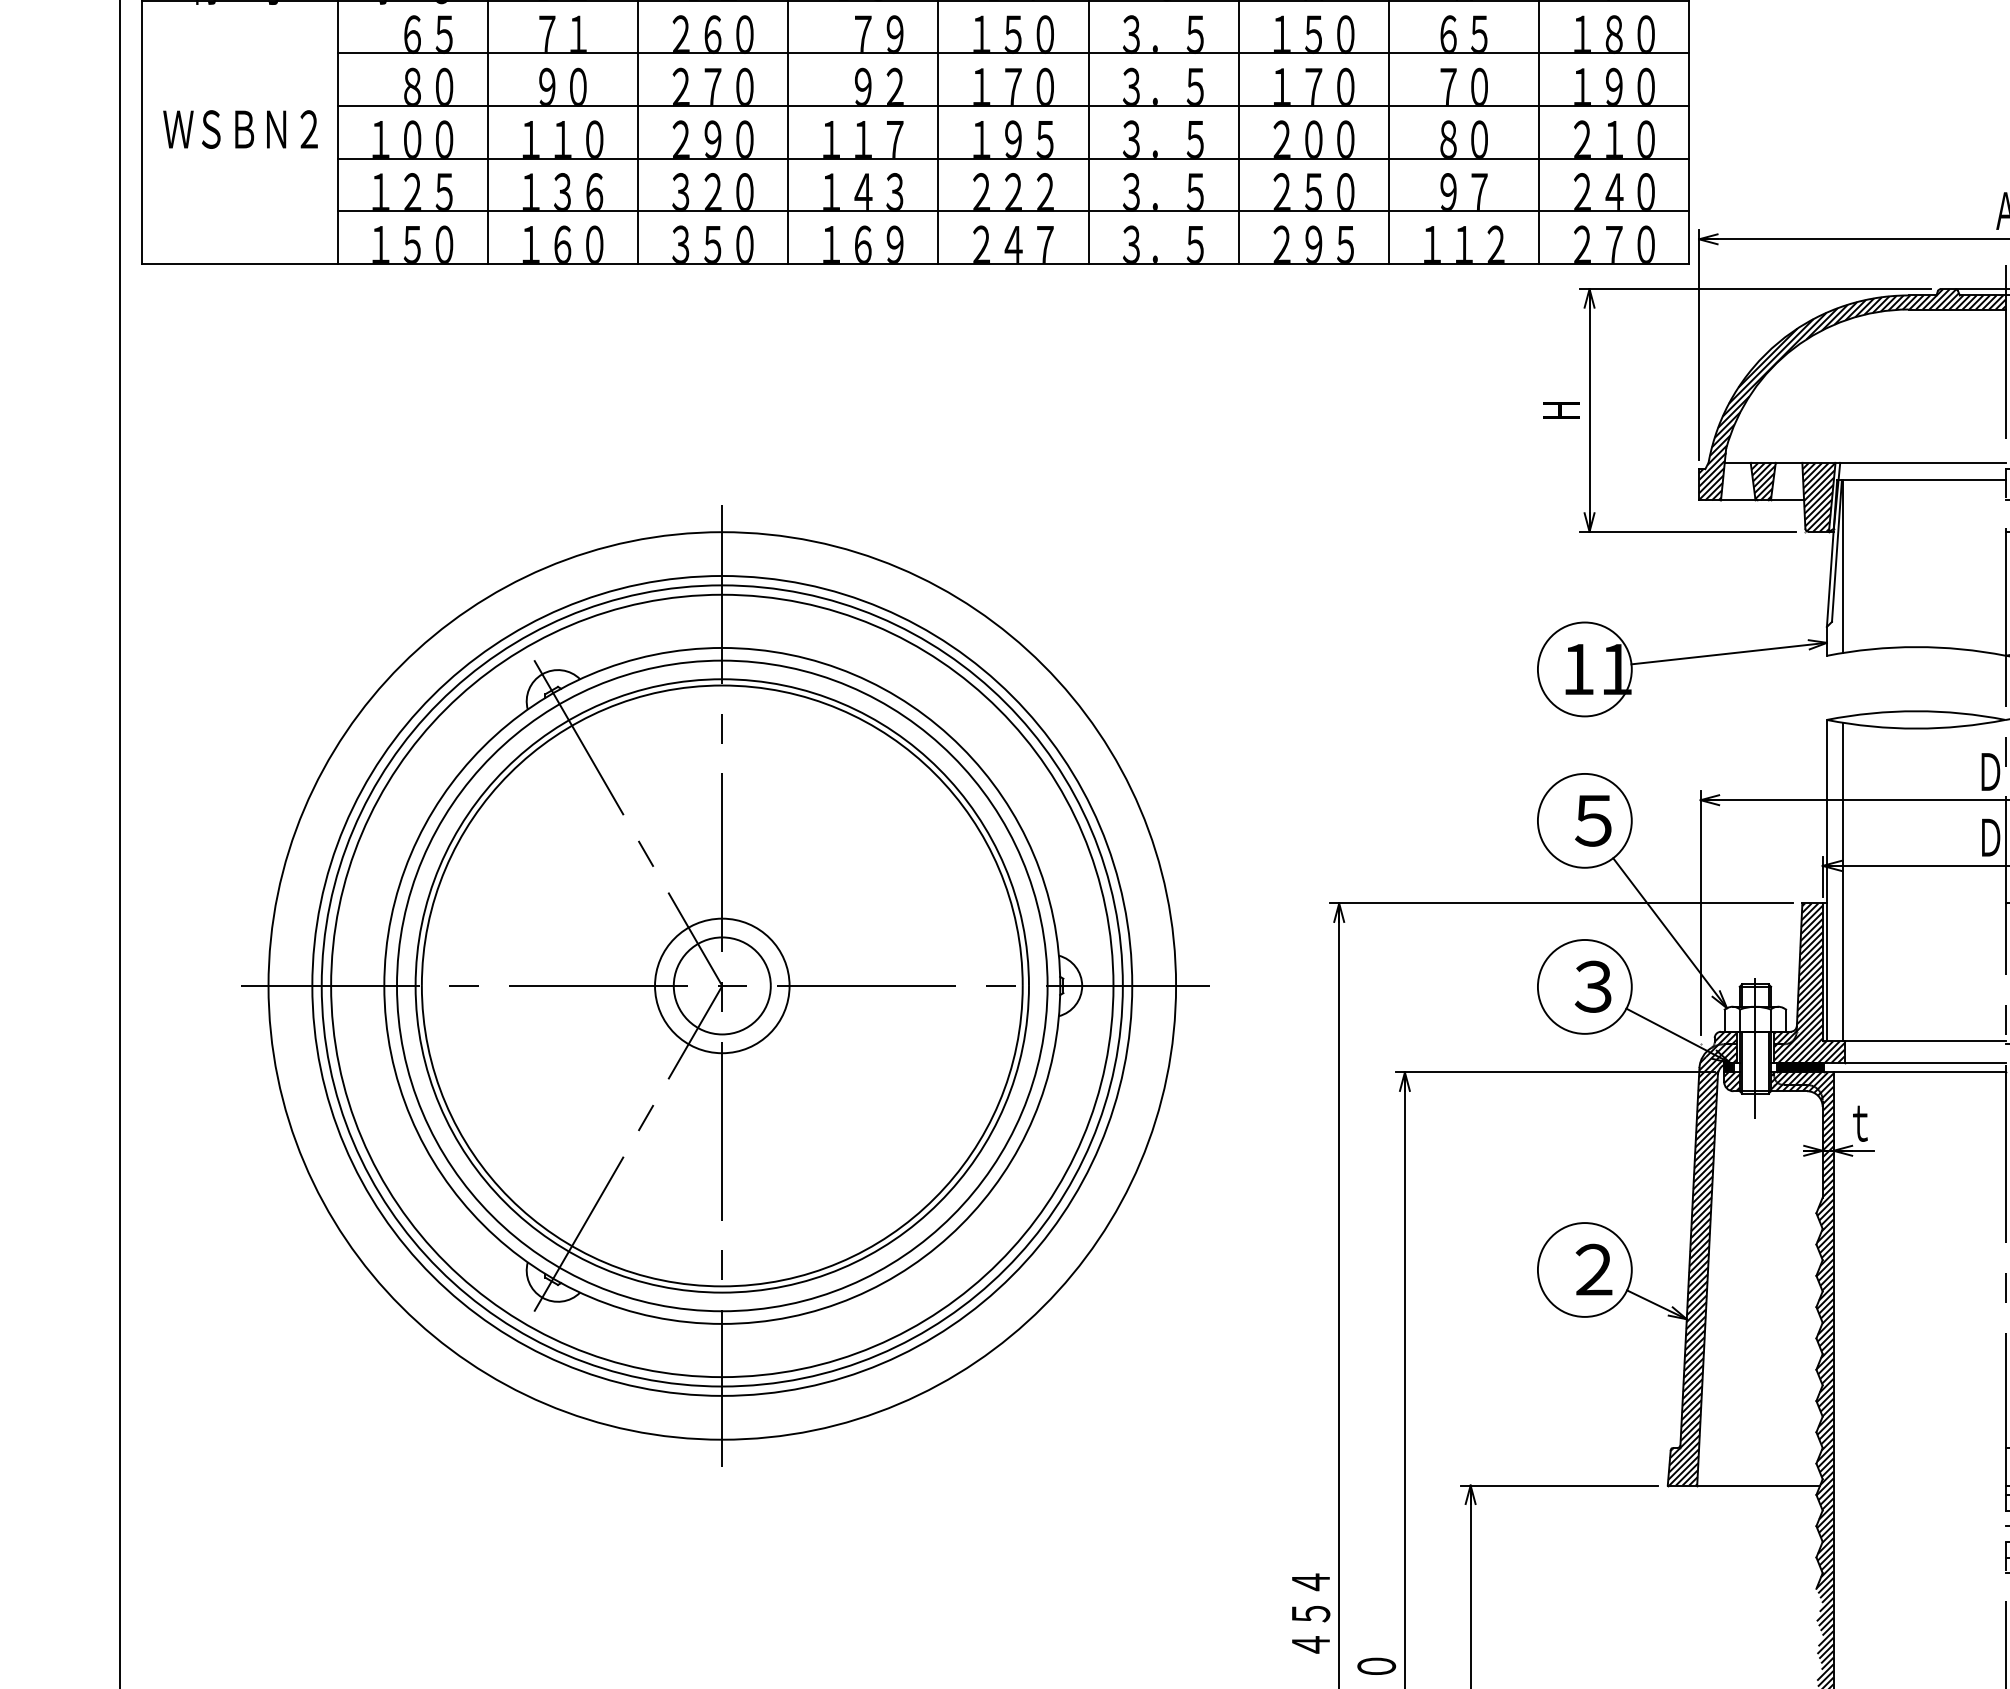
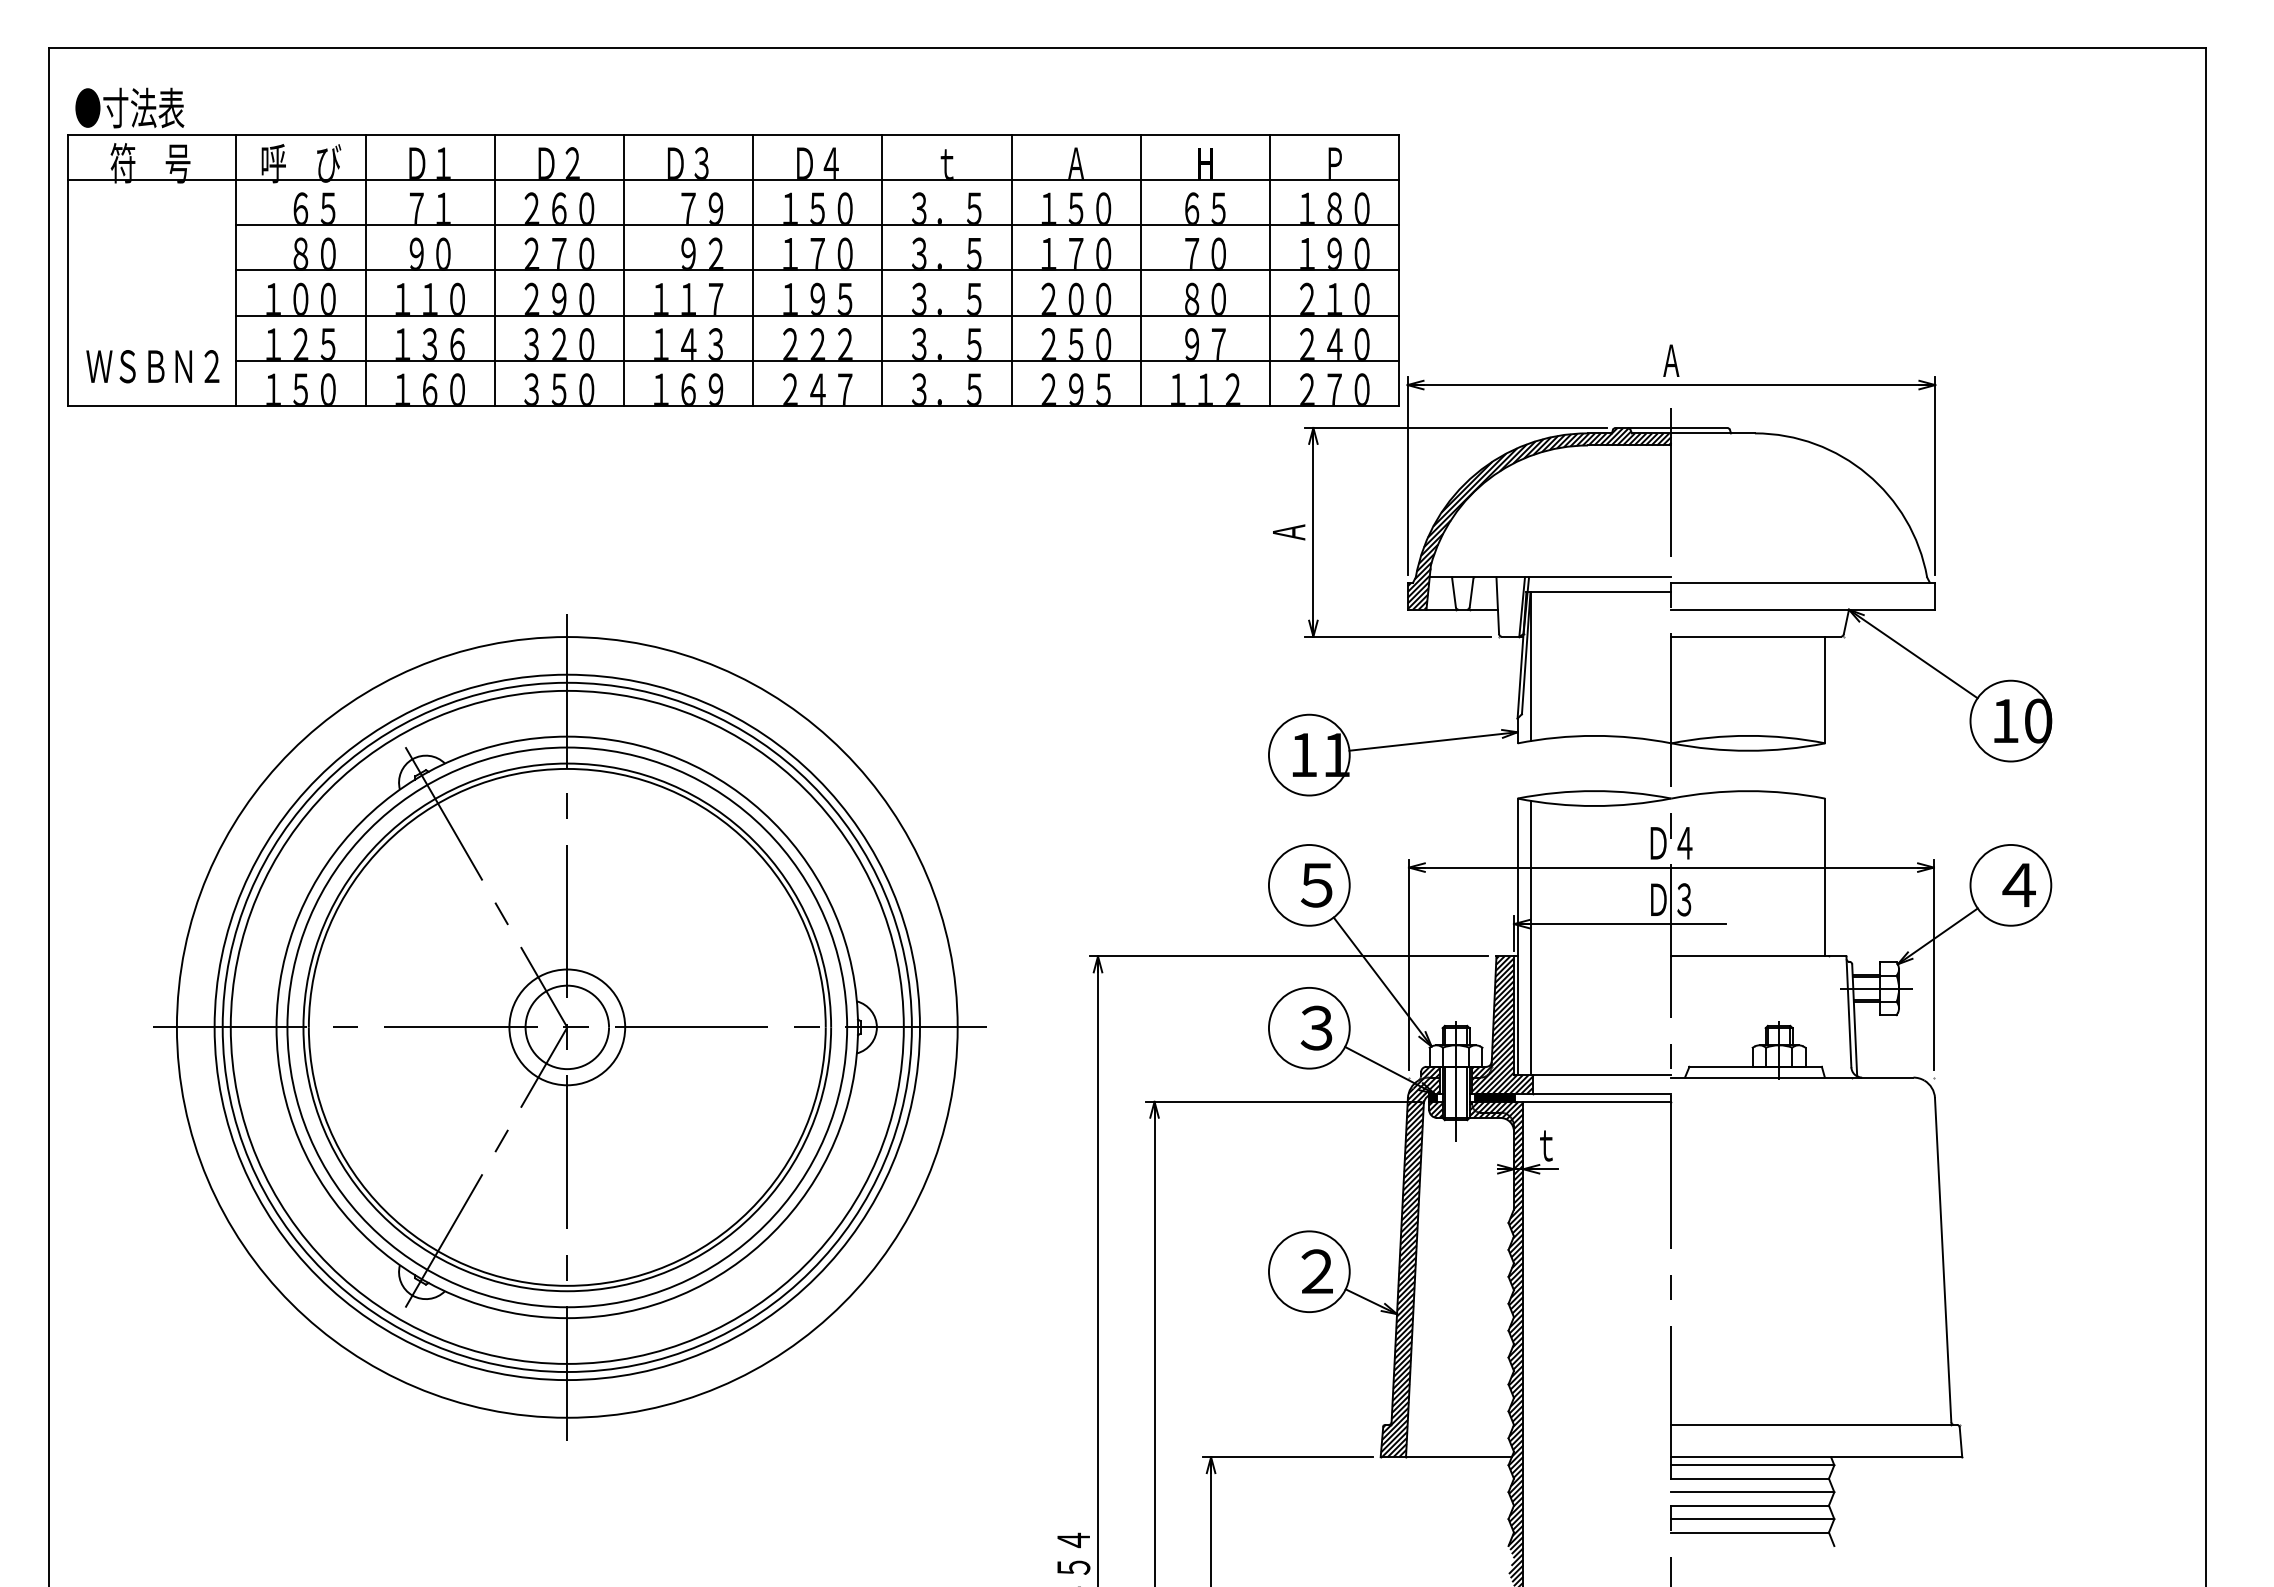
text: (240, 129) -> (152, 366), moved
text: (1561, 410) -> (1289, 532), Ｈ -> Ａ
hatch: (1762, 481) -> (1462, 593), removed
hatch: (1818, 496) -> (1510, 606), removed

